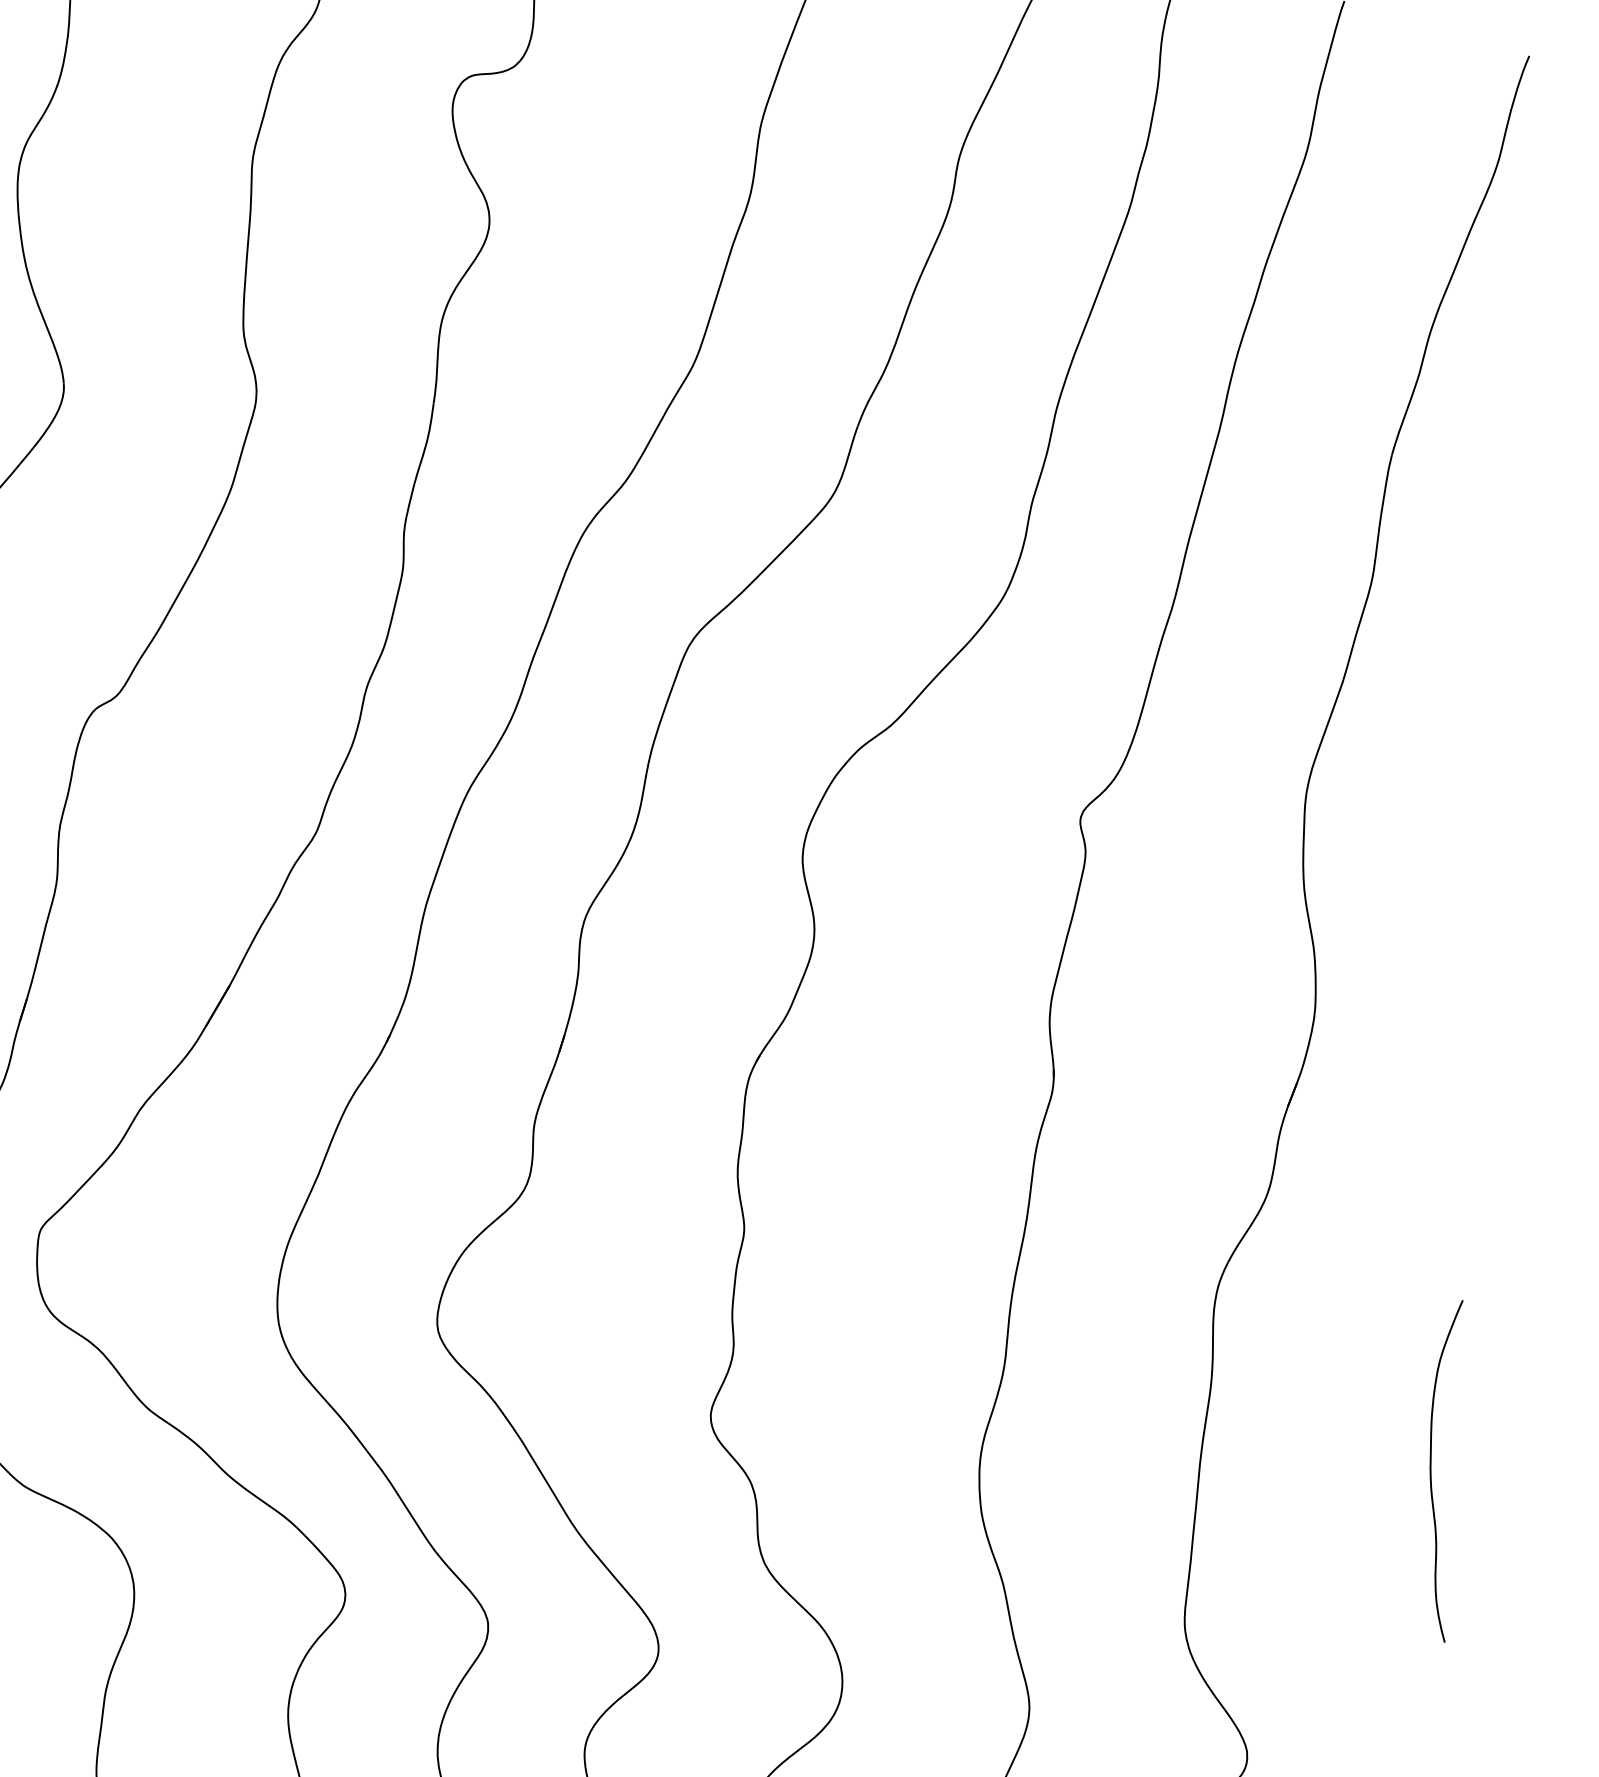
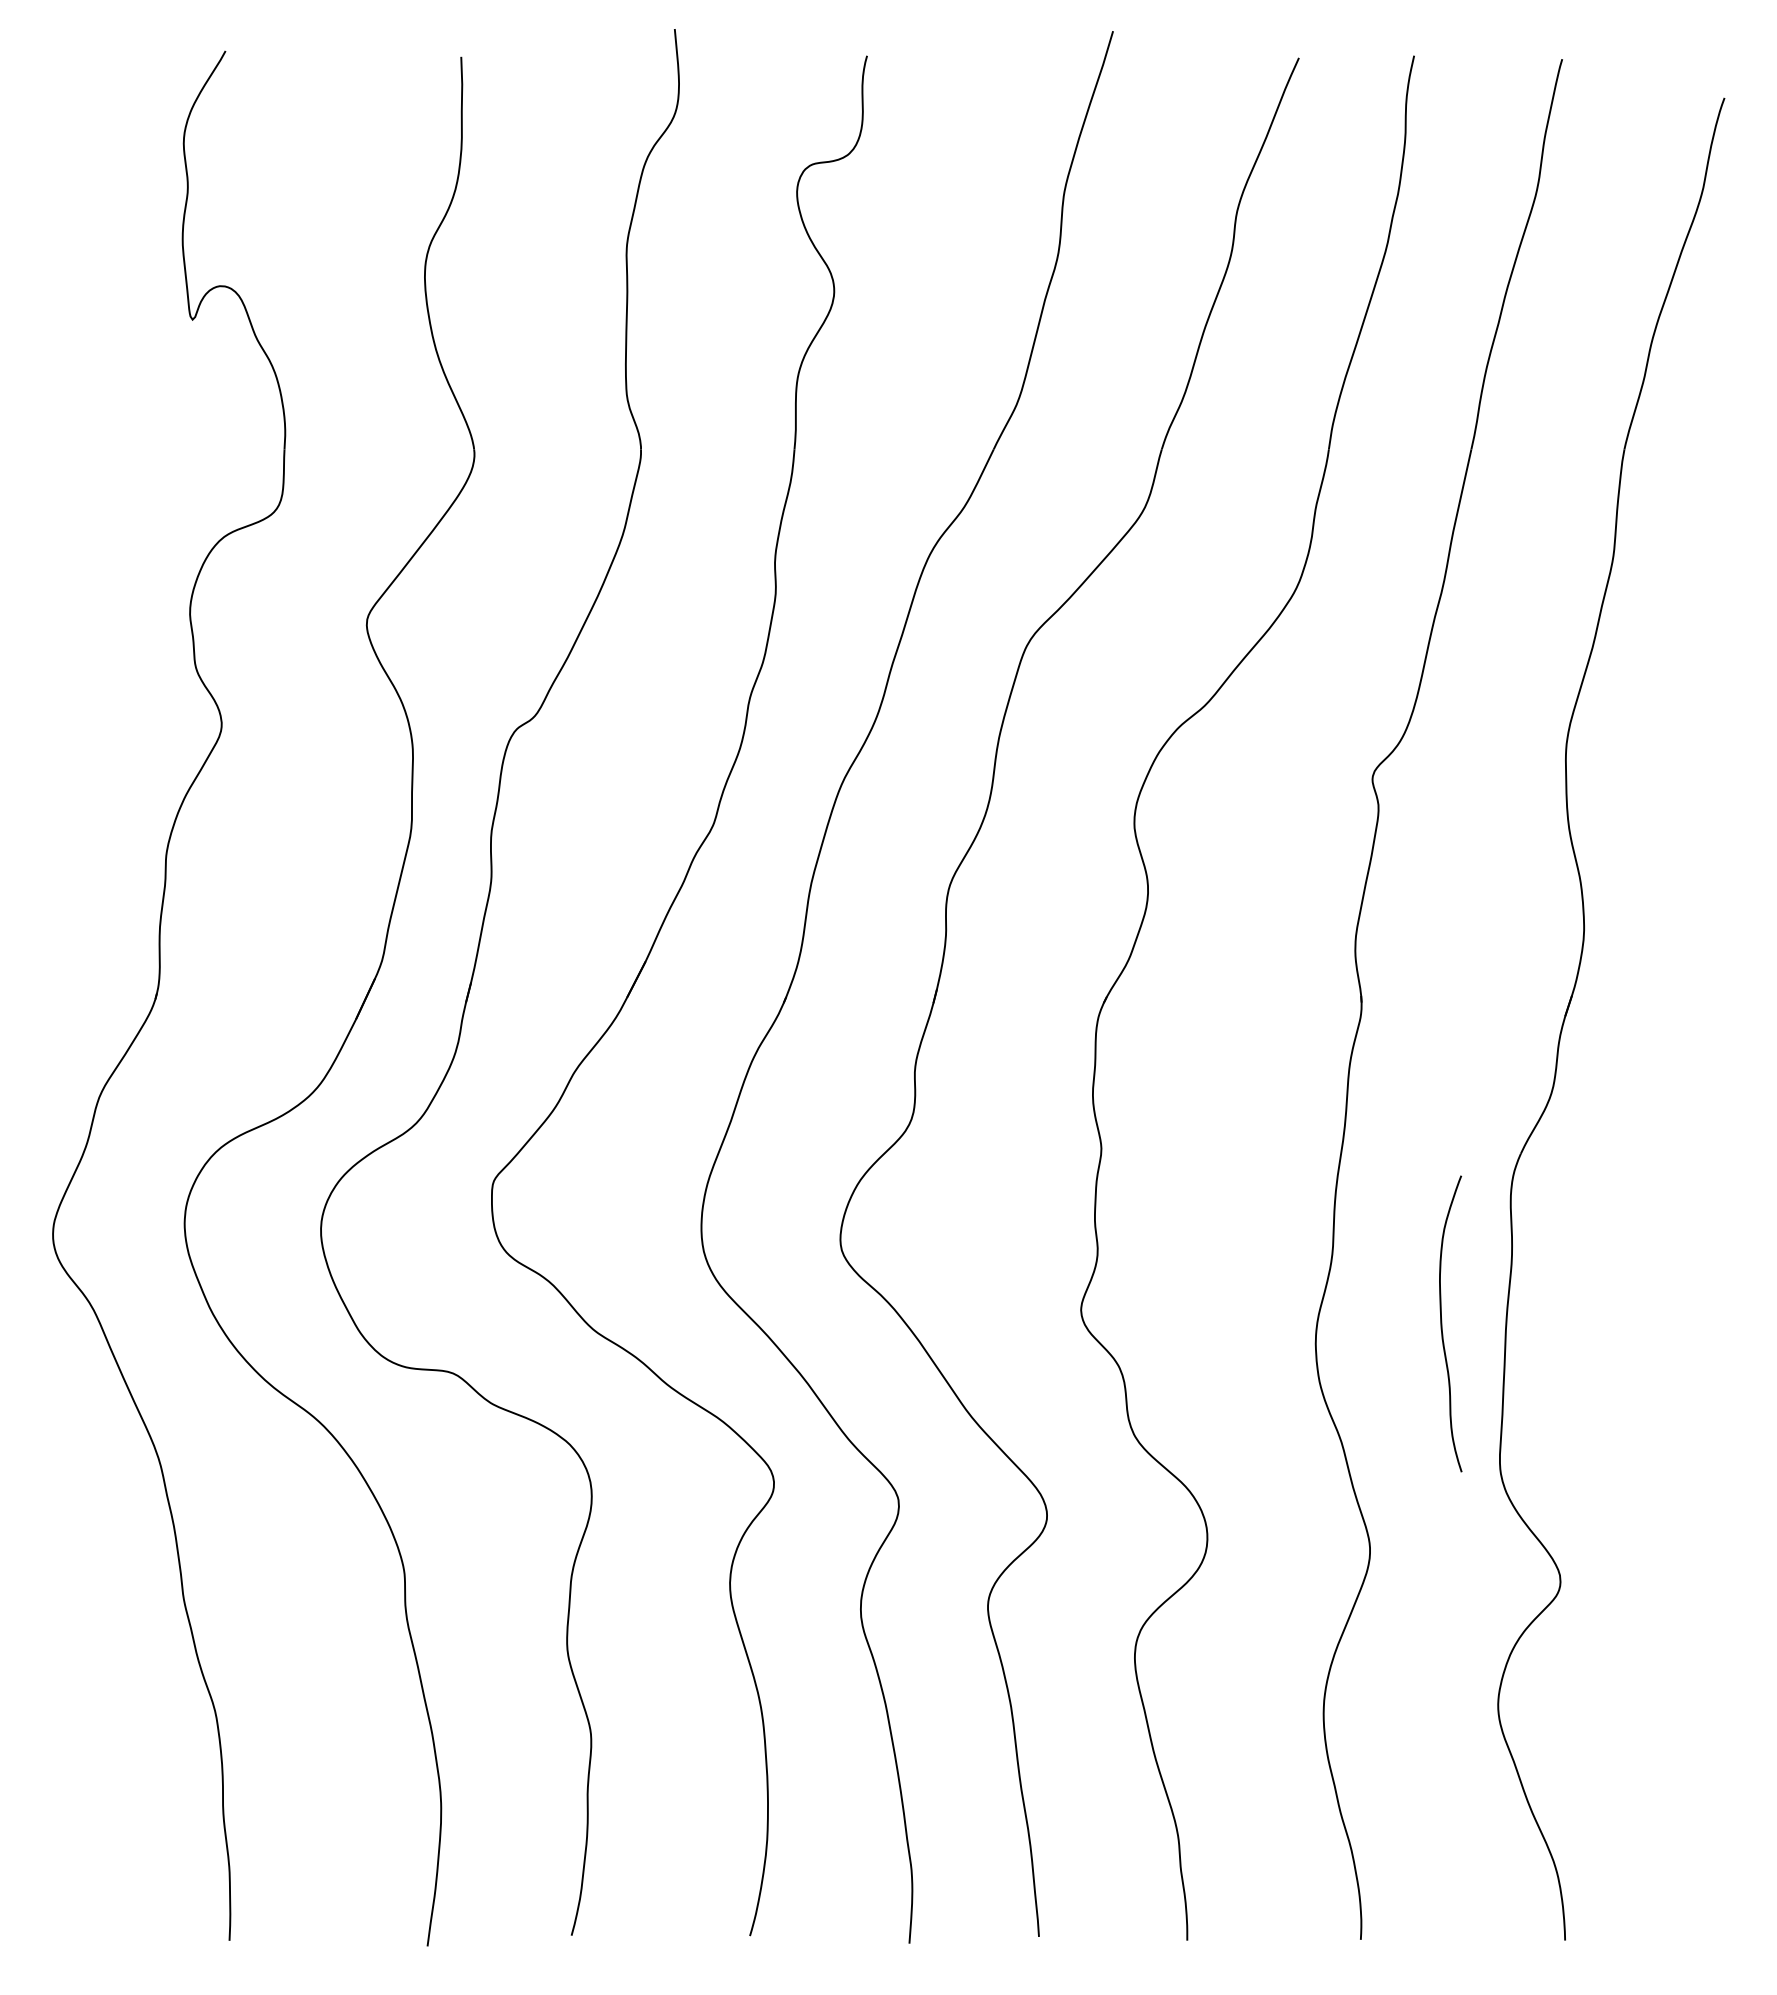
curve: (1431, 1469) -> (1442, 1323), moved

